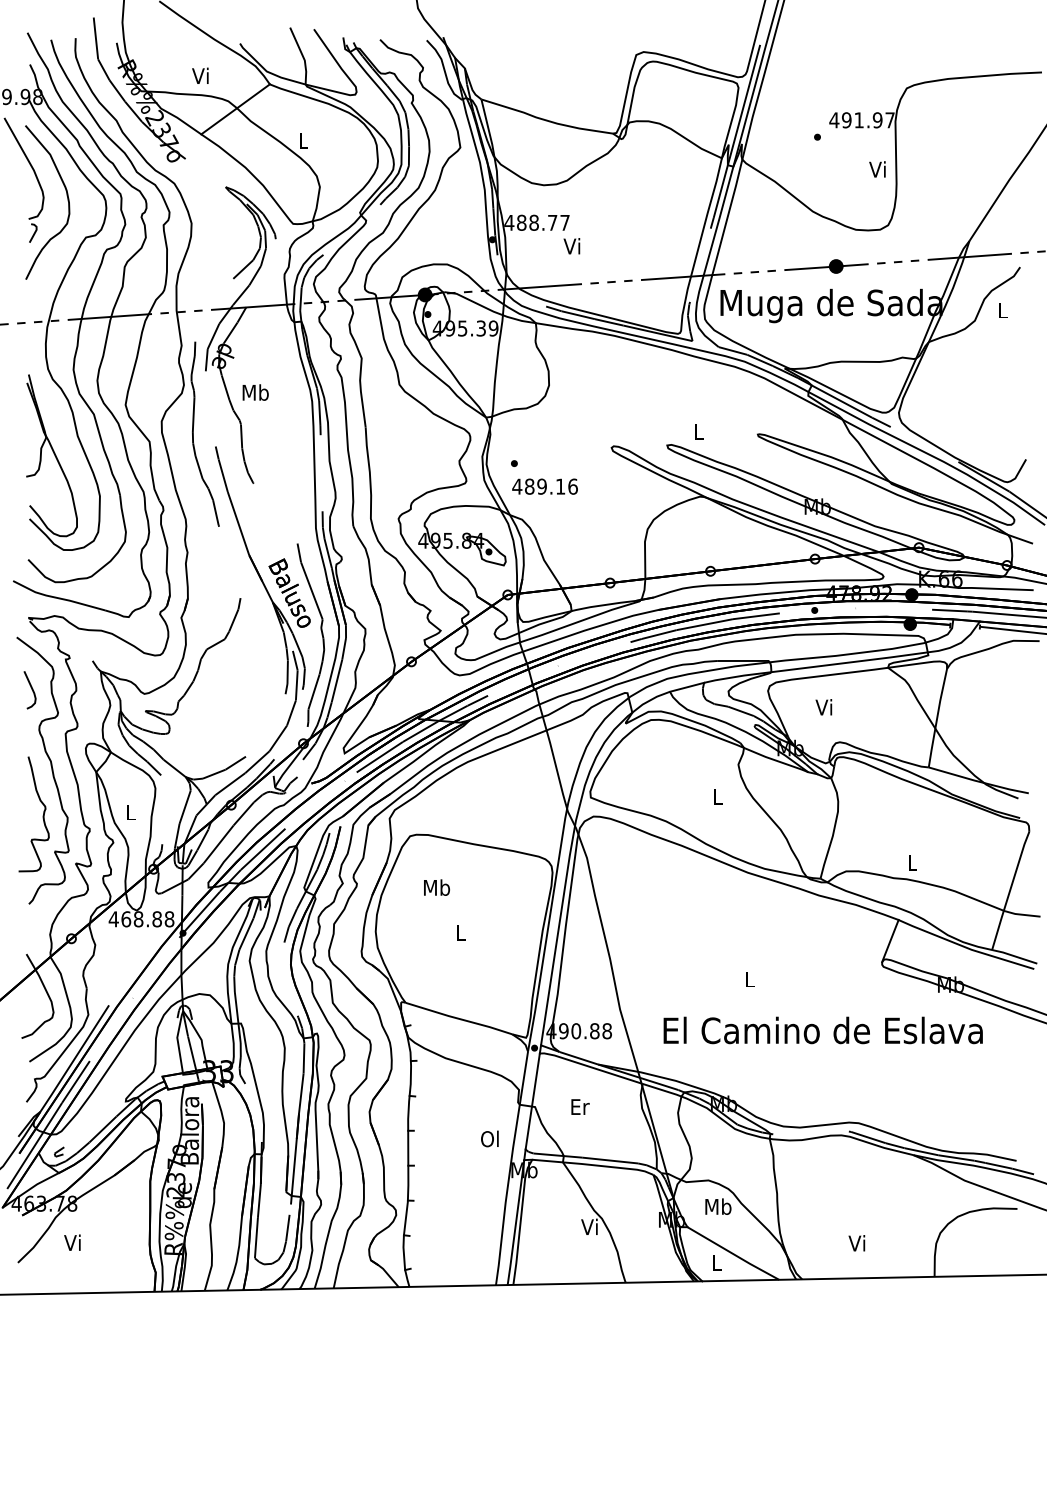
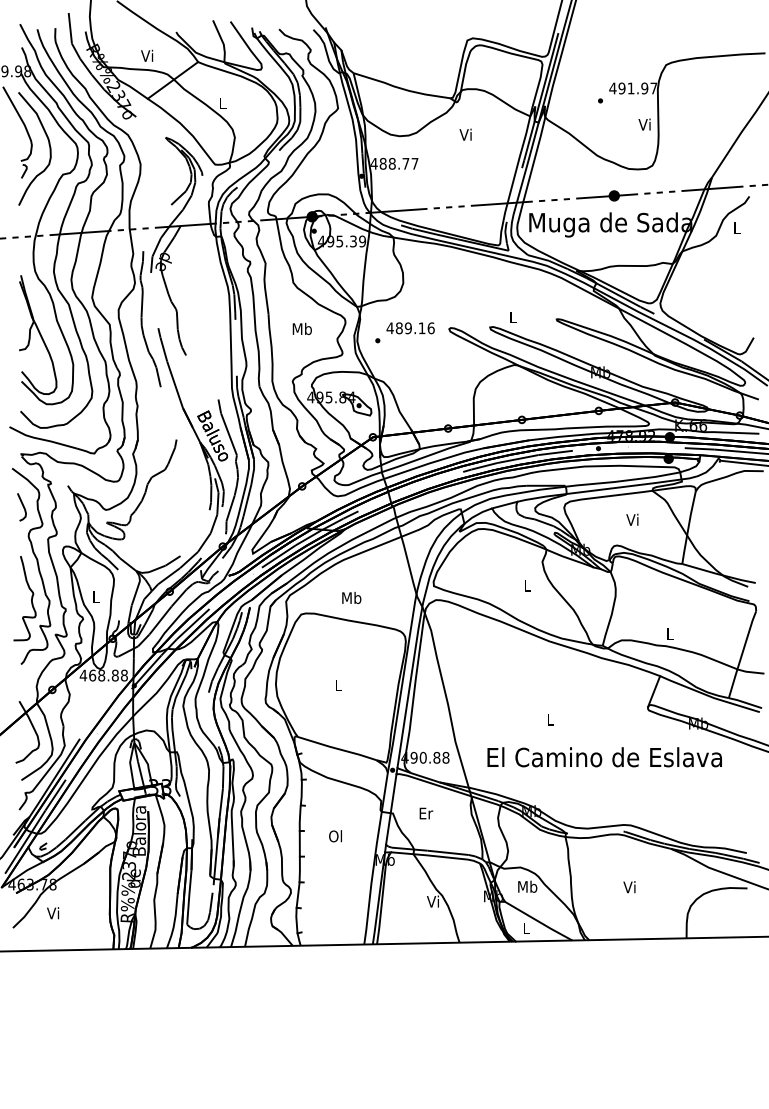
text: (571, 246) -> (465, 134), moved
text: (255, 392) -> (302, 328), moved
text: (544, 486) -> (410, 328), moved
text: (823, 707) -> (632, 519), moved
text: (436, 887) -> (351, 597), moved
text: (489, 1138) -> (335, 835), moved
text: (856, 1243) -> (629, 887), moved

